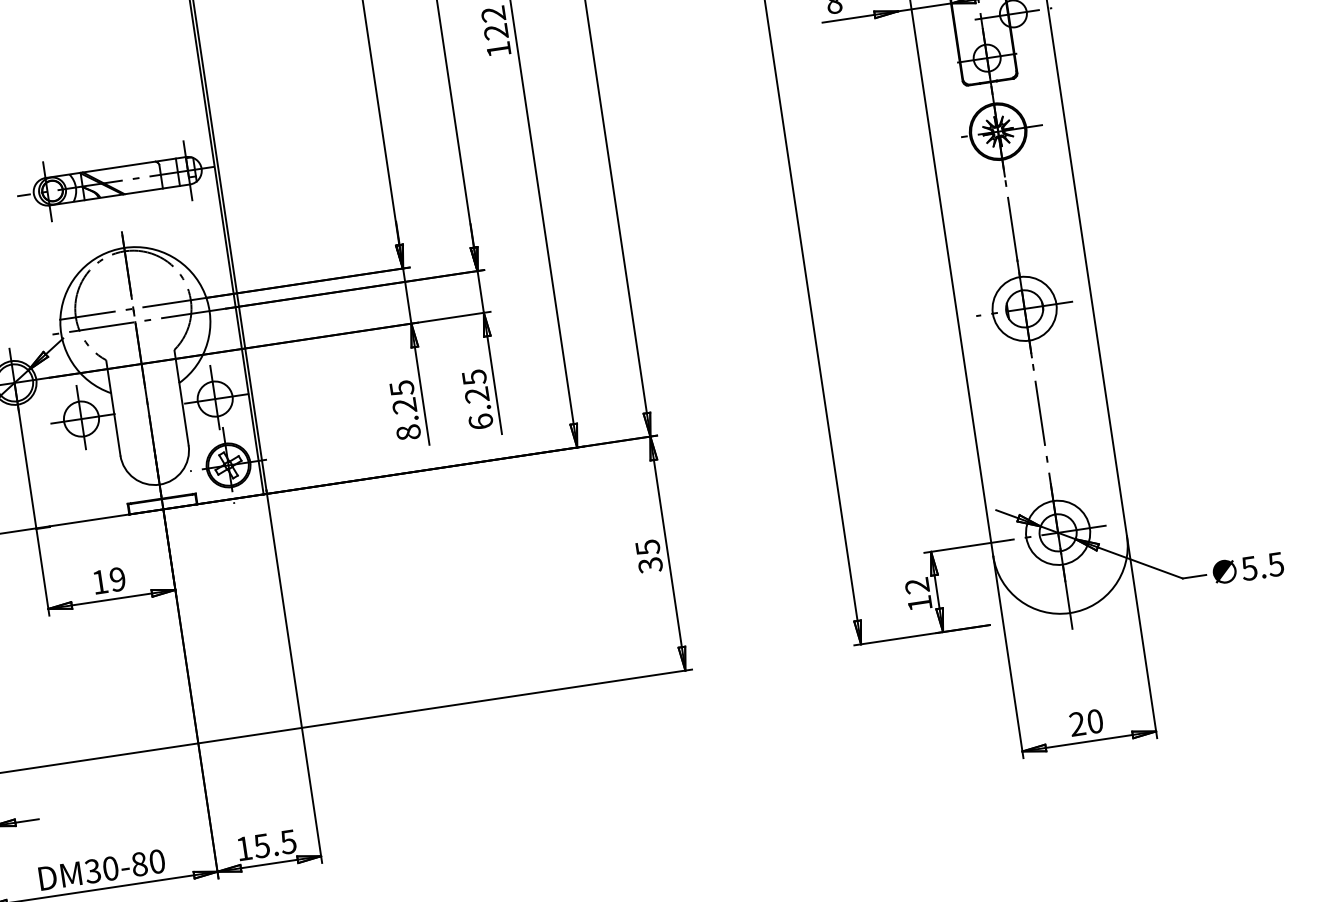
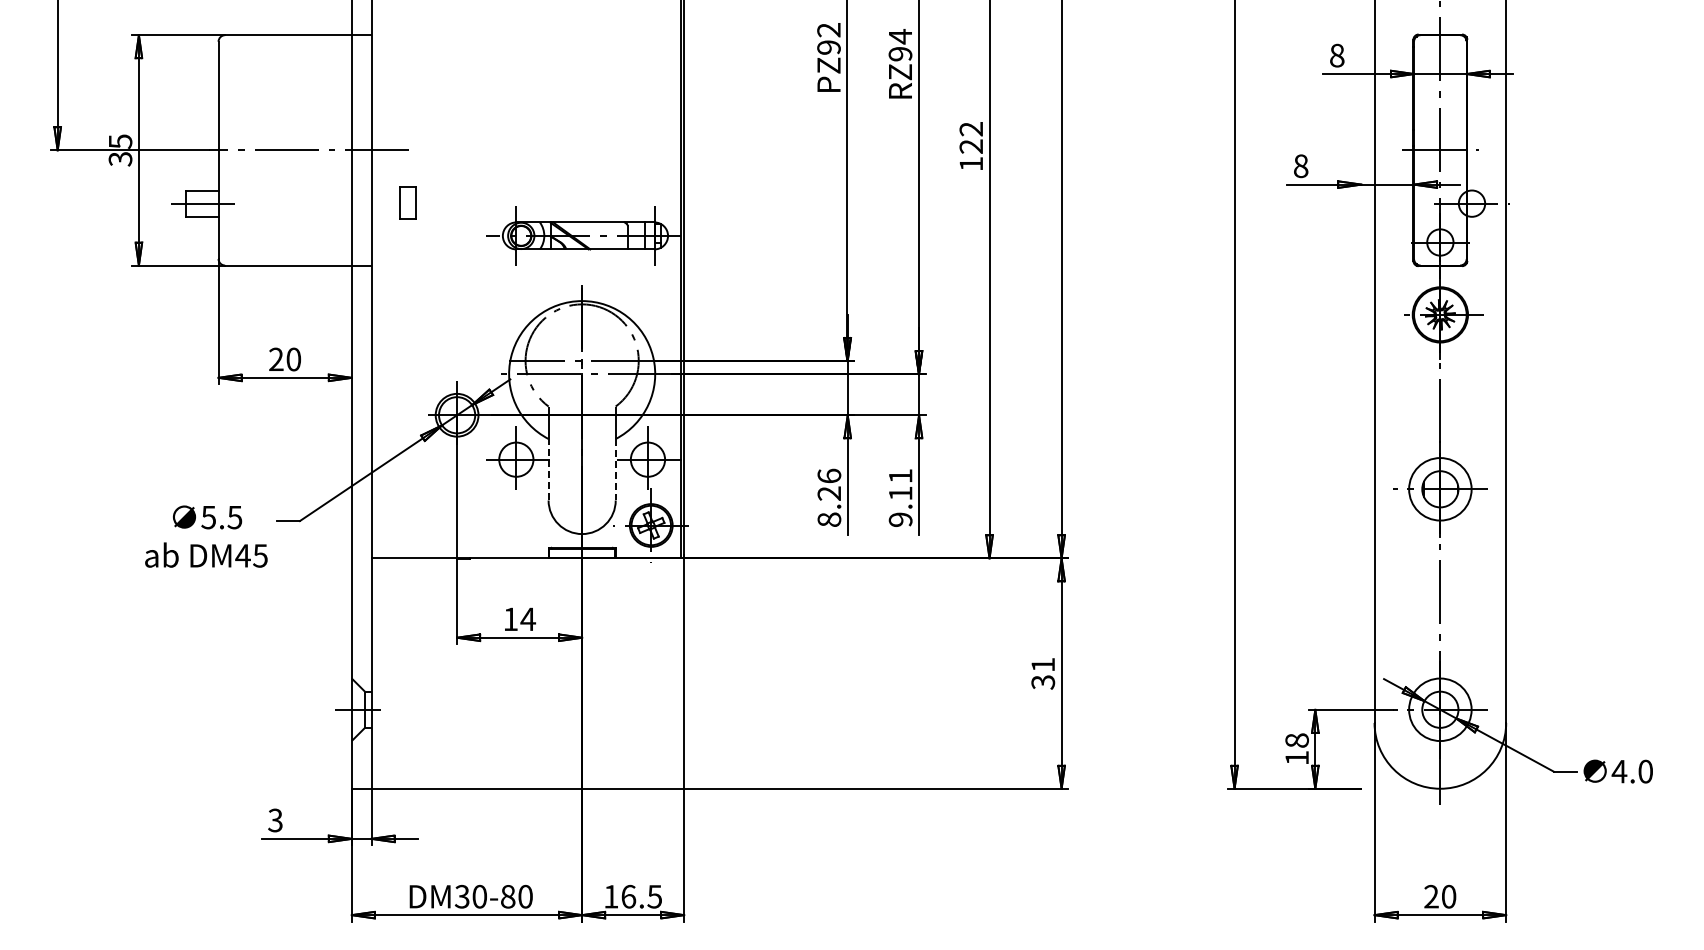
text: (402, 387) -> (829, 475), 8.25 -> 8.26
text: (477, 399) -> (900, 497), 6.25 -> 9.11
line: (183, 413) -> (615, 469), solid -> dashed
line: (115, 424) -> (548, 469), solid -> dashed
text: (648, 547) -> (1043, 664), 35 -> 31
text: (1261, 566) -> (1631, 771), 5.5 -> 4.0
text: (118, 579) -> (528, 619), 19 -> 14
text: (916, 585) -> (1296, 740), 12 -> 18
text: (261, 845) -> (628, 896), 15.5 -> 16.5

